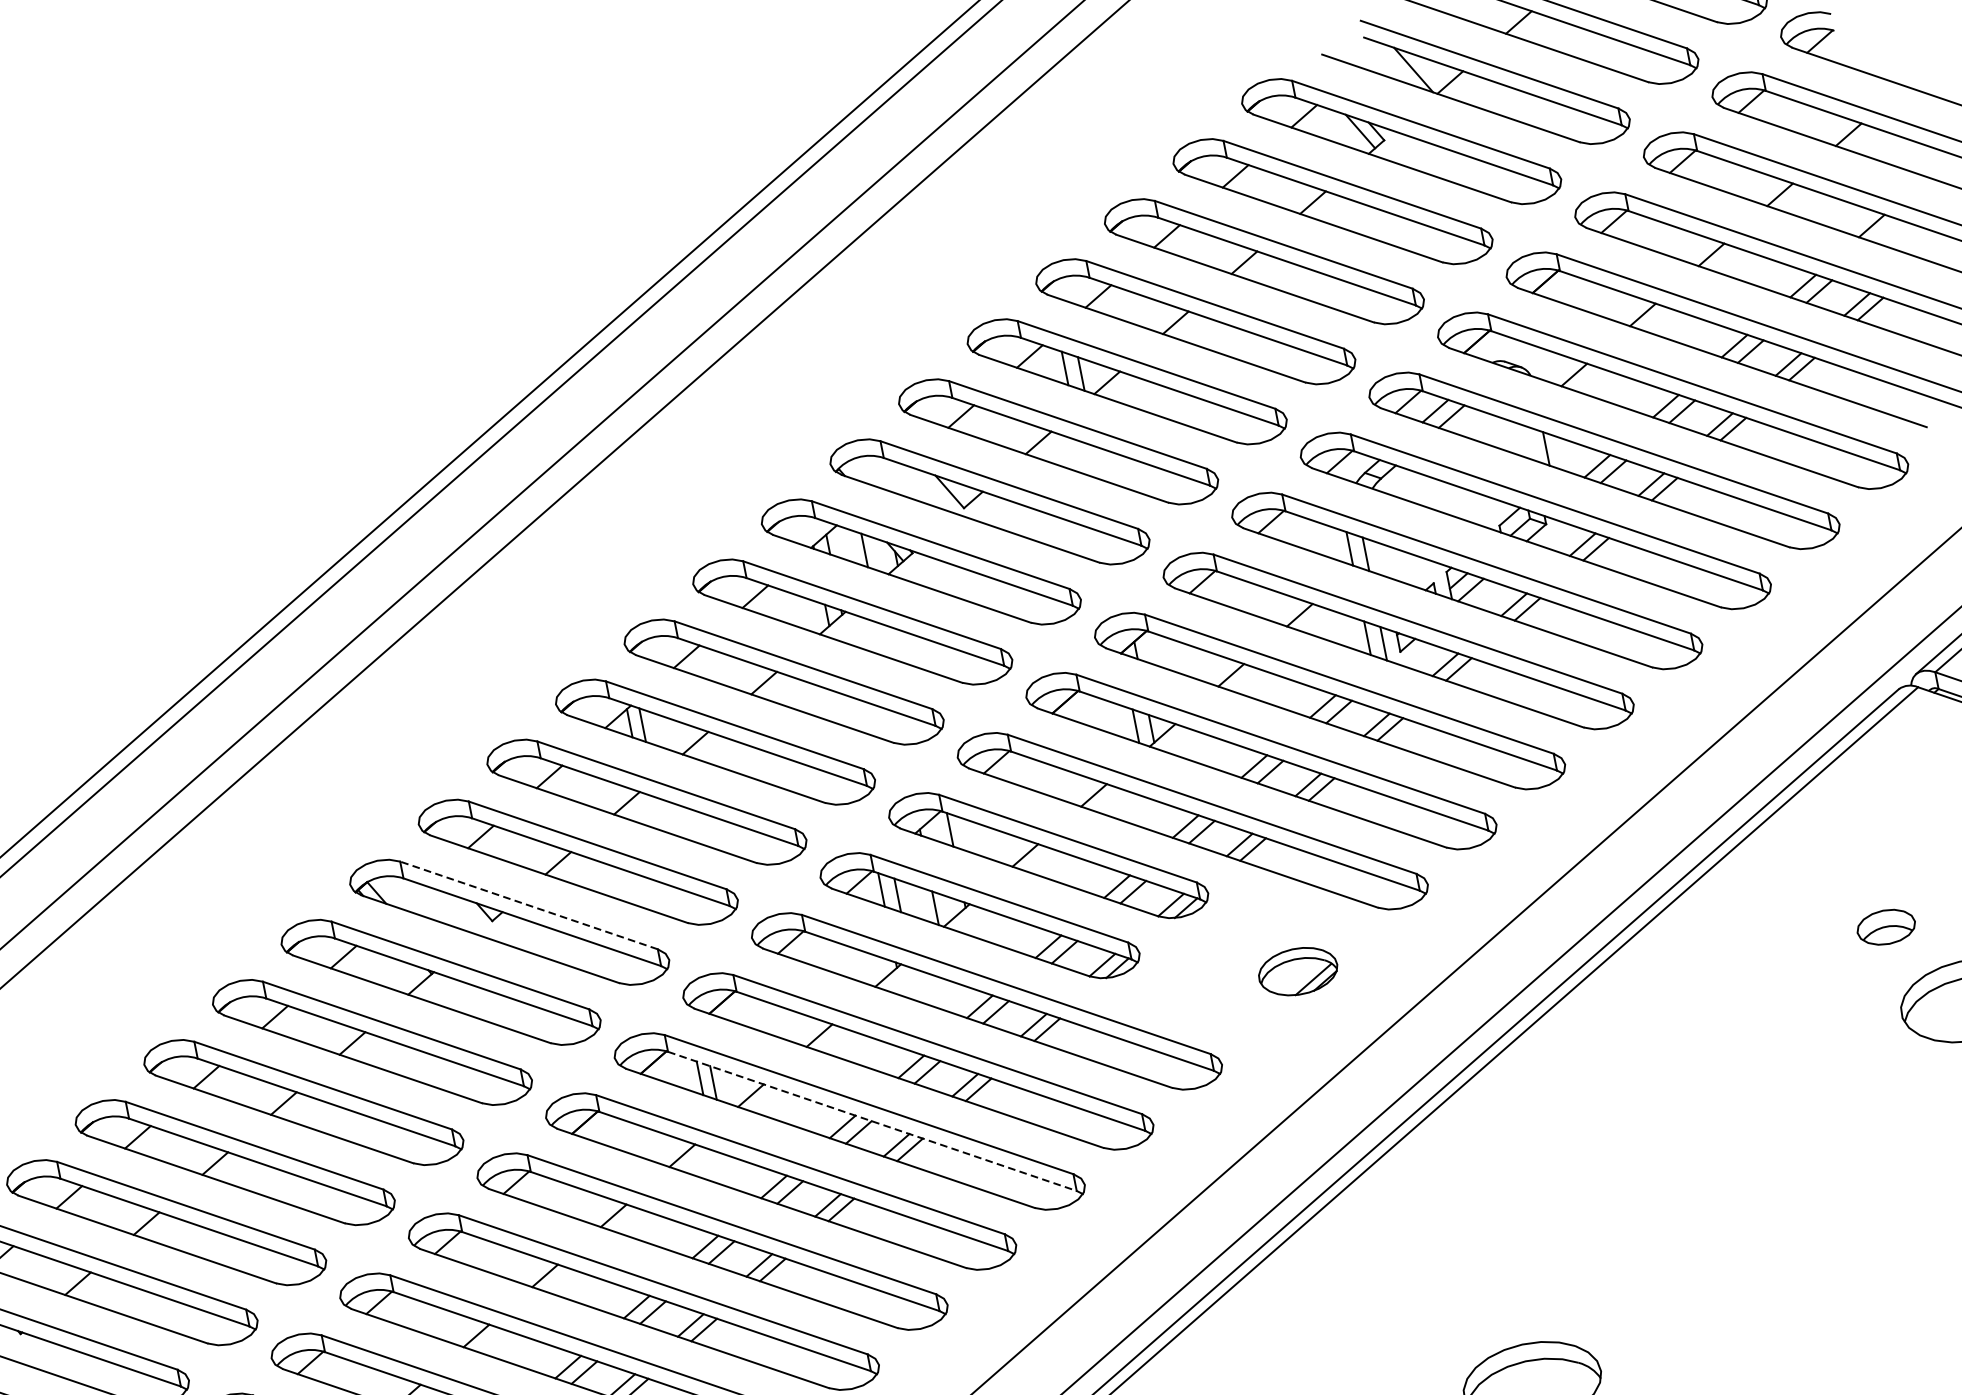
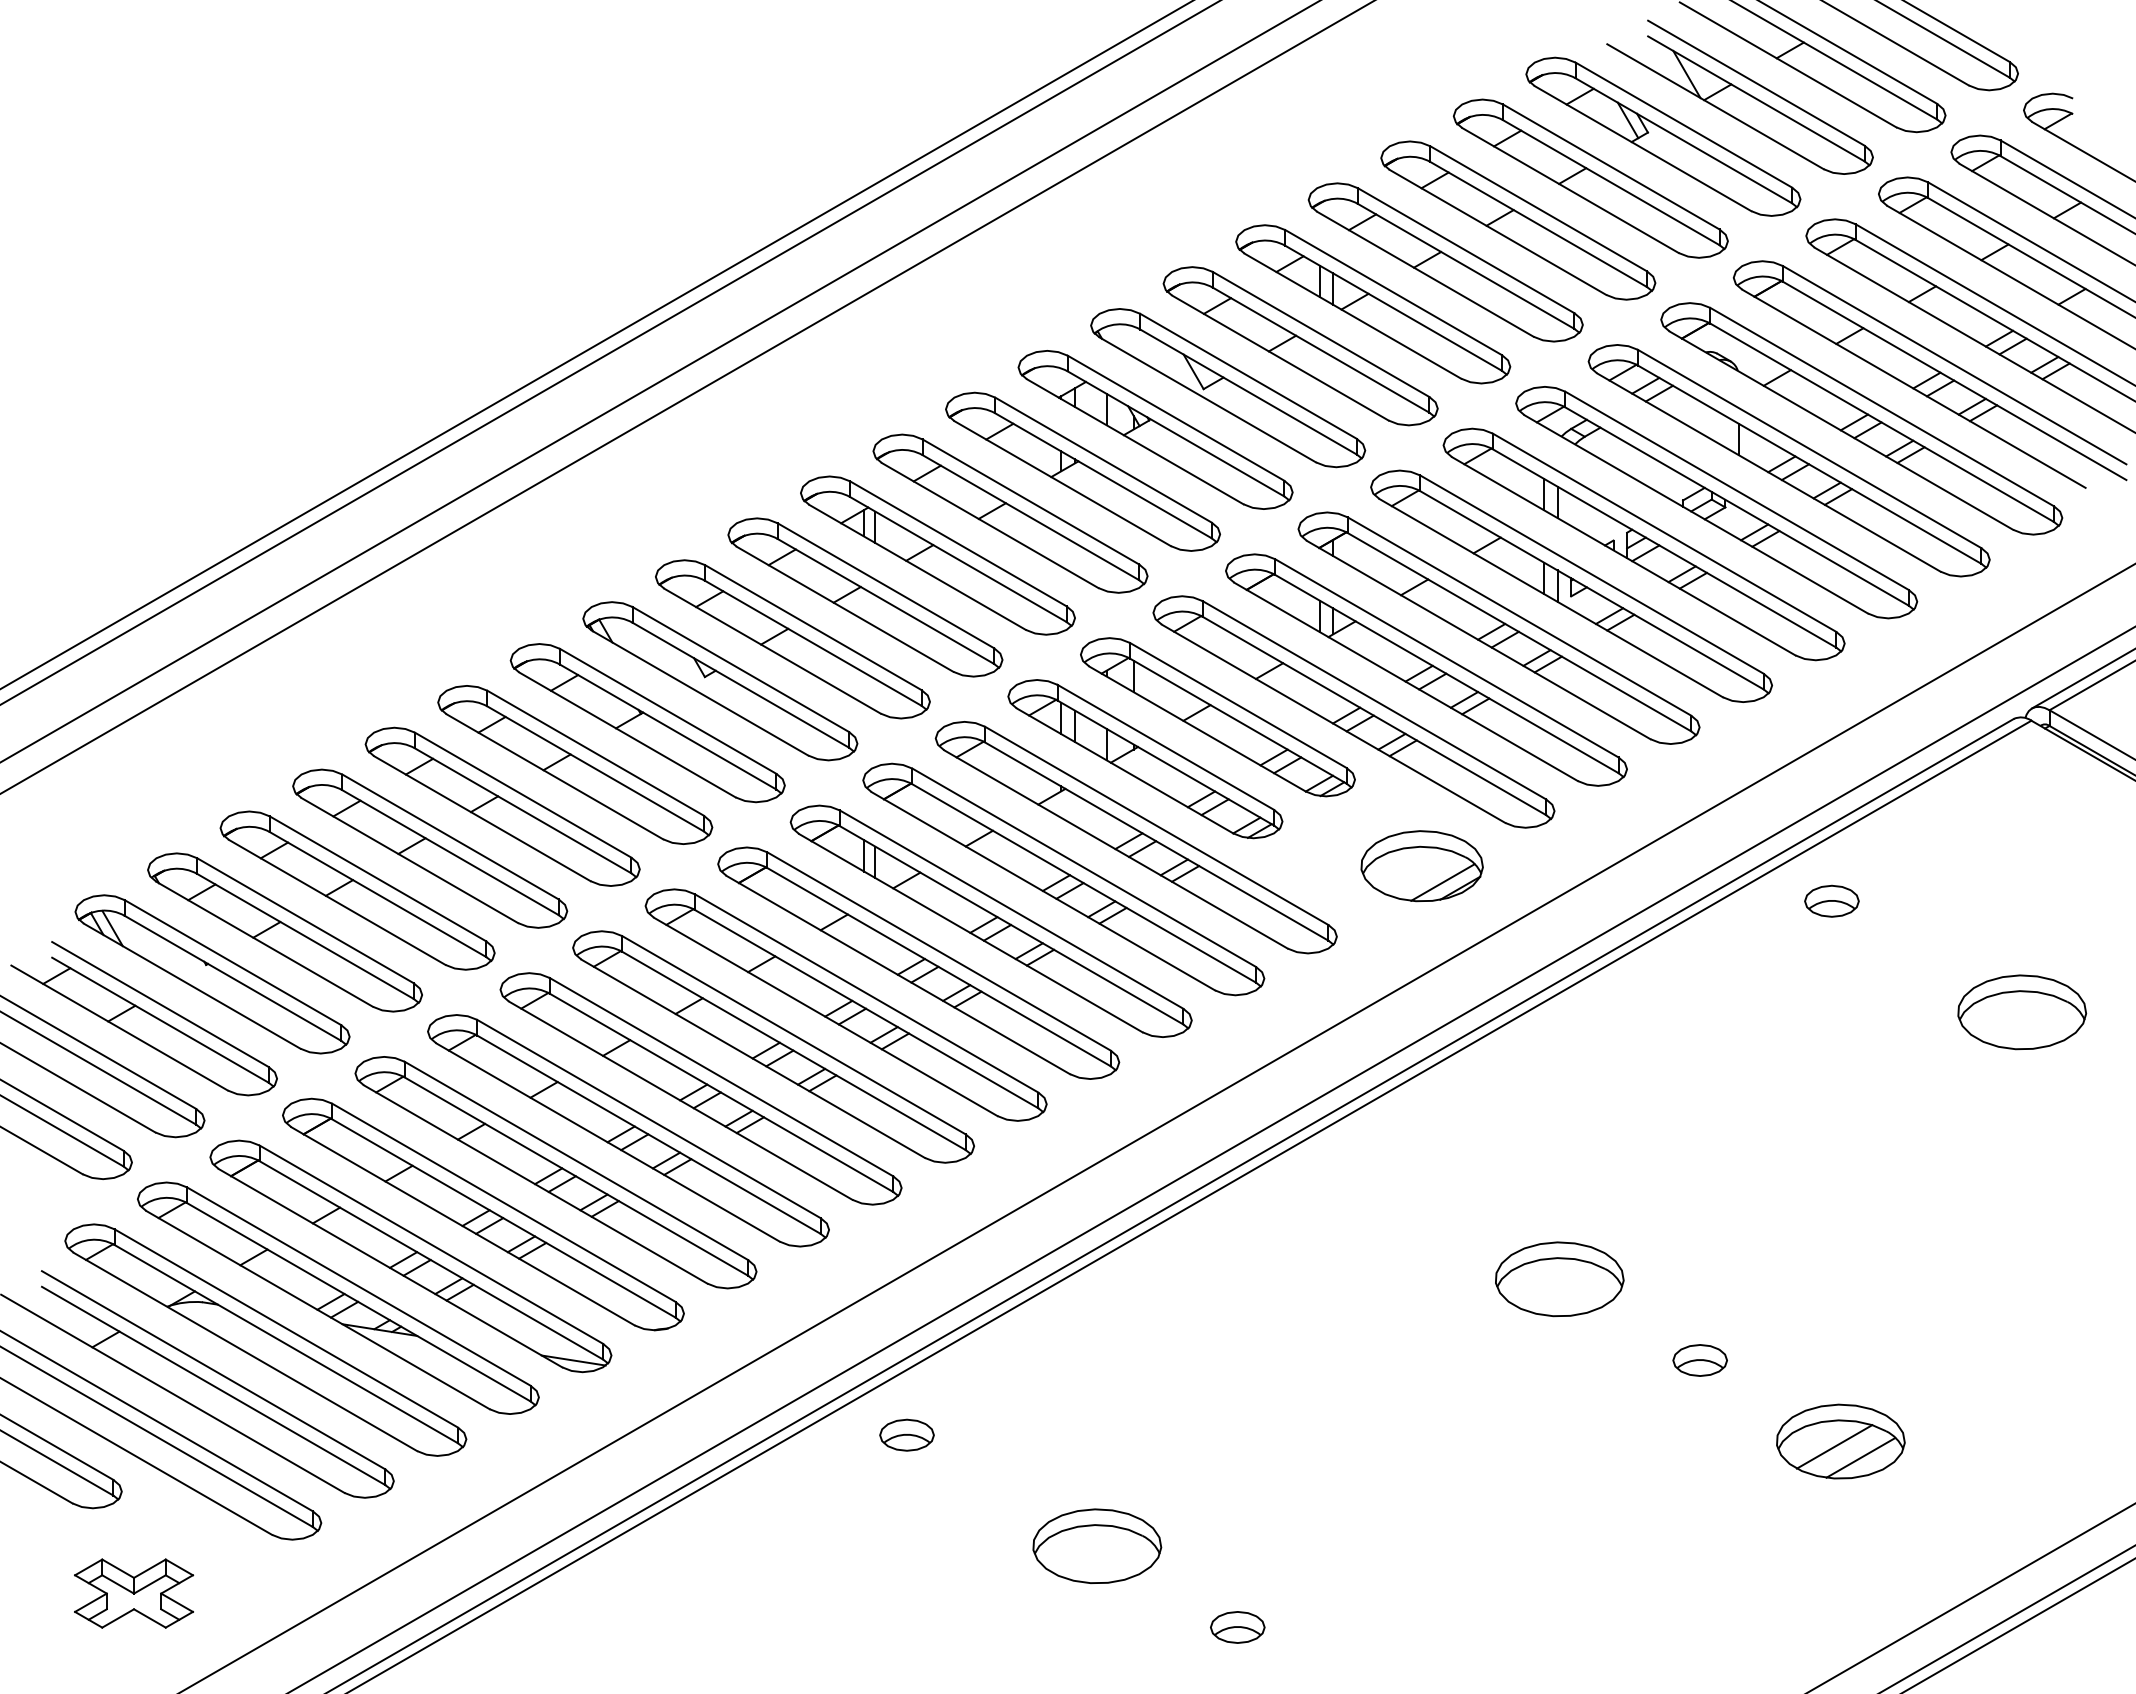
line: (528, 905) -> (740, 669), dashed -> solid
part: (1885, 926) -> (1831, 900), moved
part: (1297, 971) -> (1421, 866), size x1.67
line: (873, 1121) -> (1012, 925), dashed -> solid

